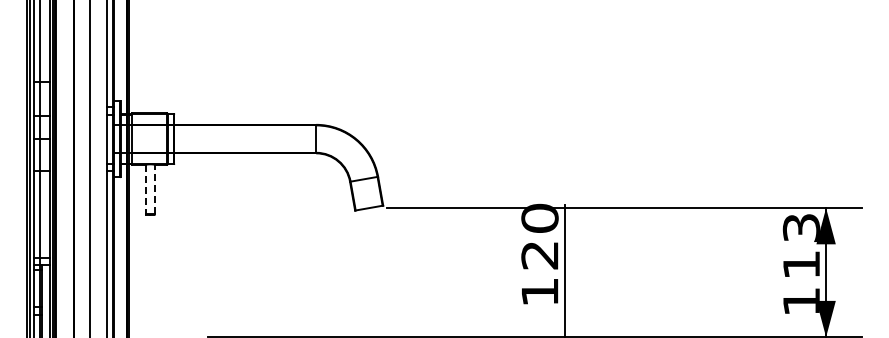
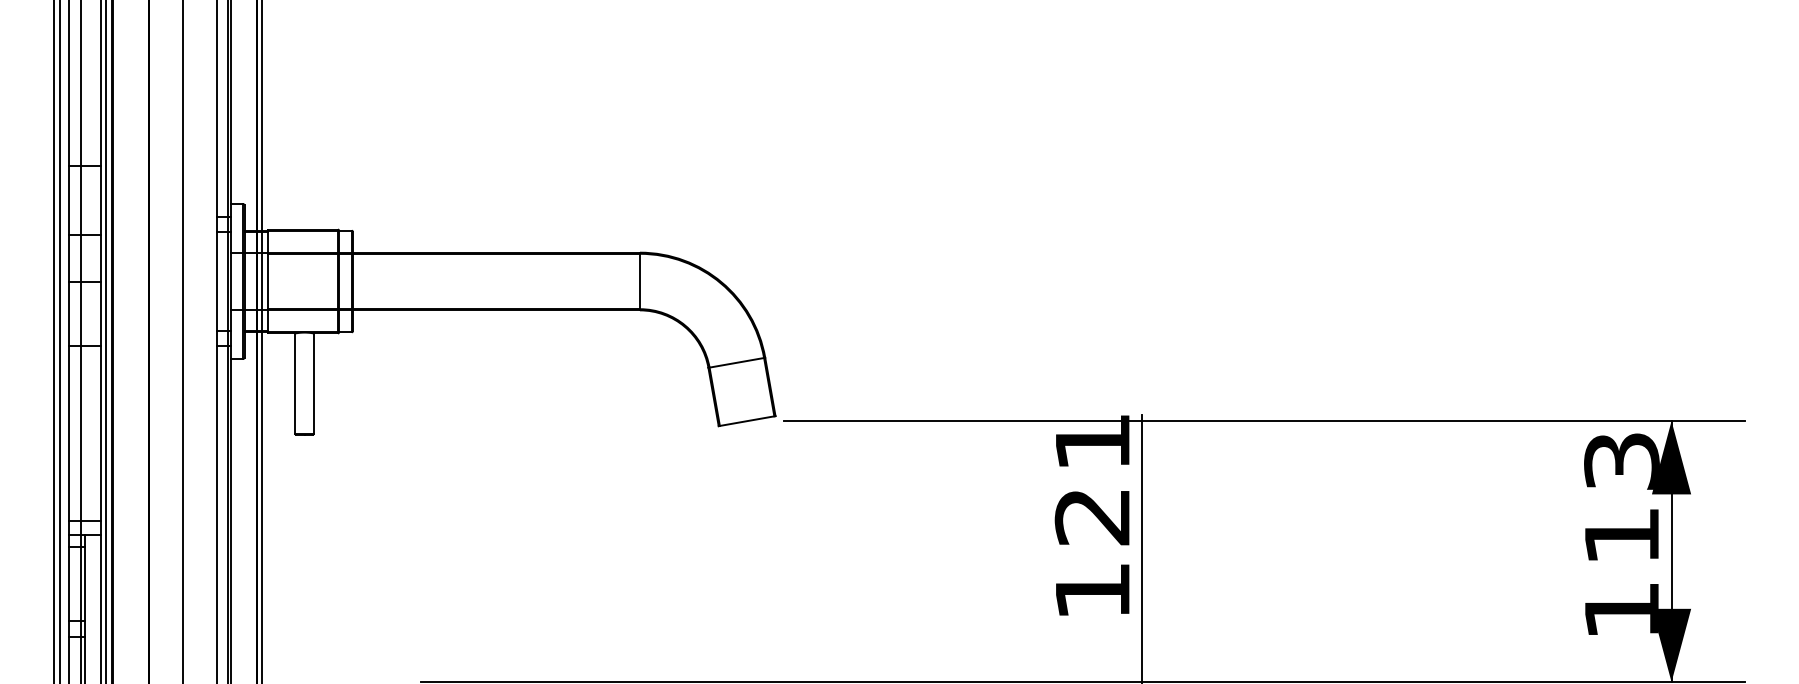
line: (145, 189) -> (294, 383), dashed -> solid
line: (154, 189) -> (312, 383), dashed -> solid
text: (539, 217) -> (1091, 440), 120 -> 121

